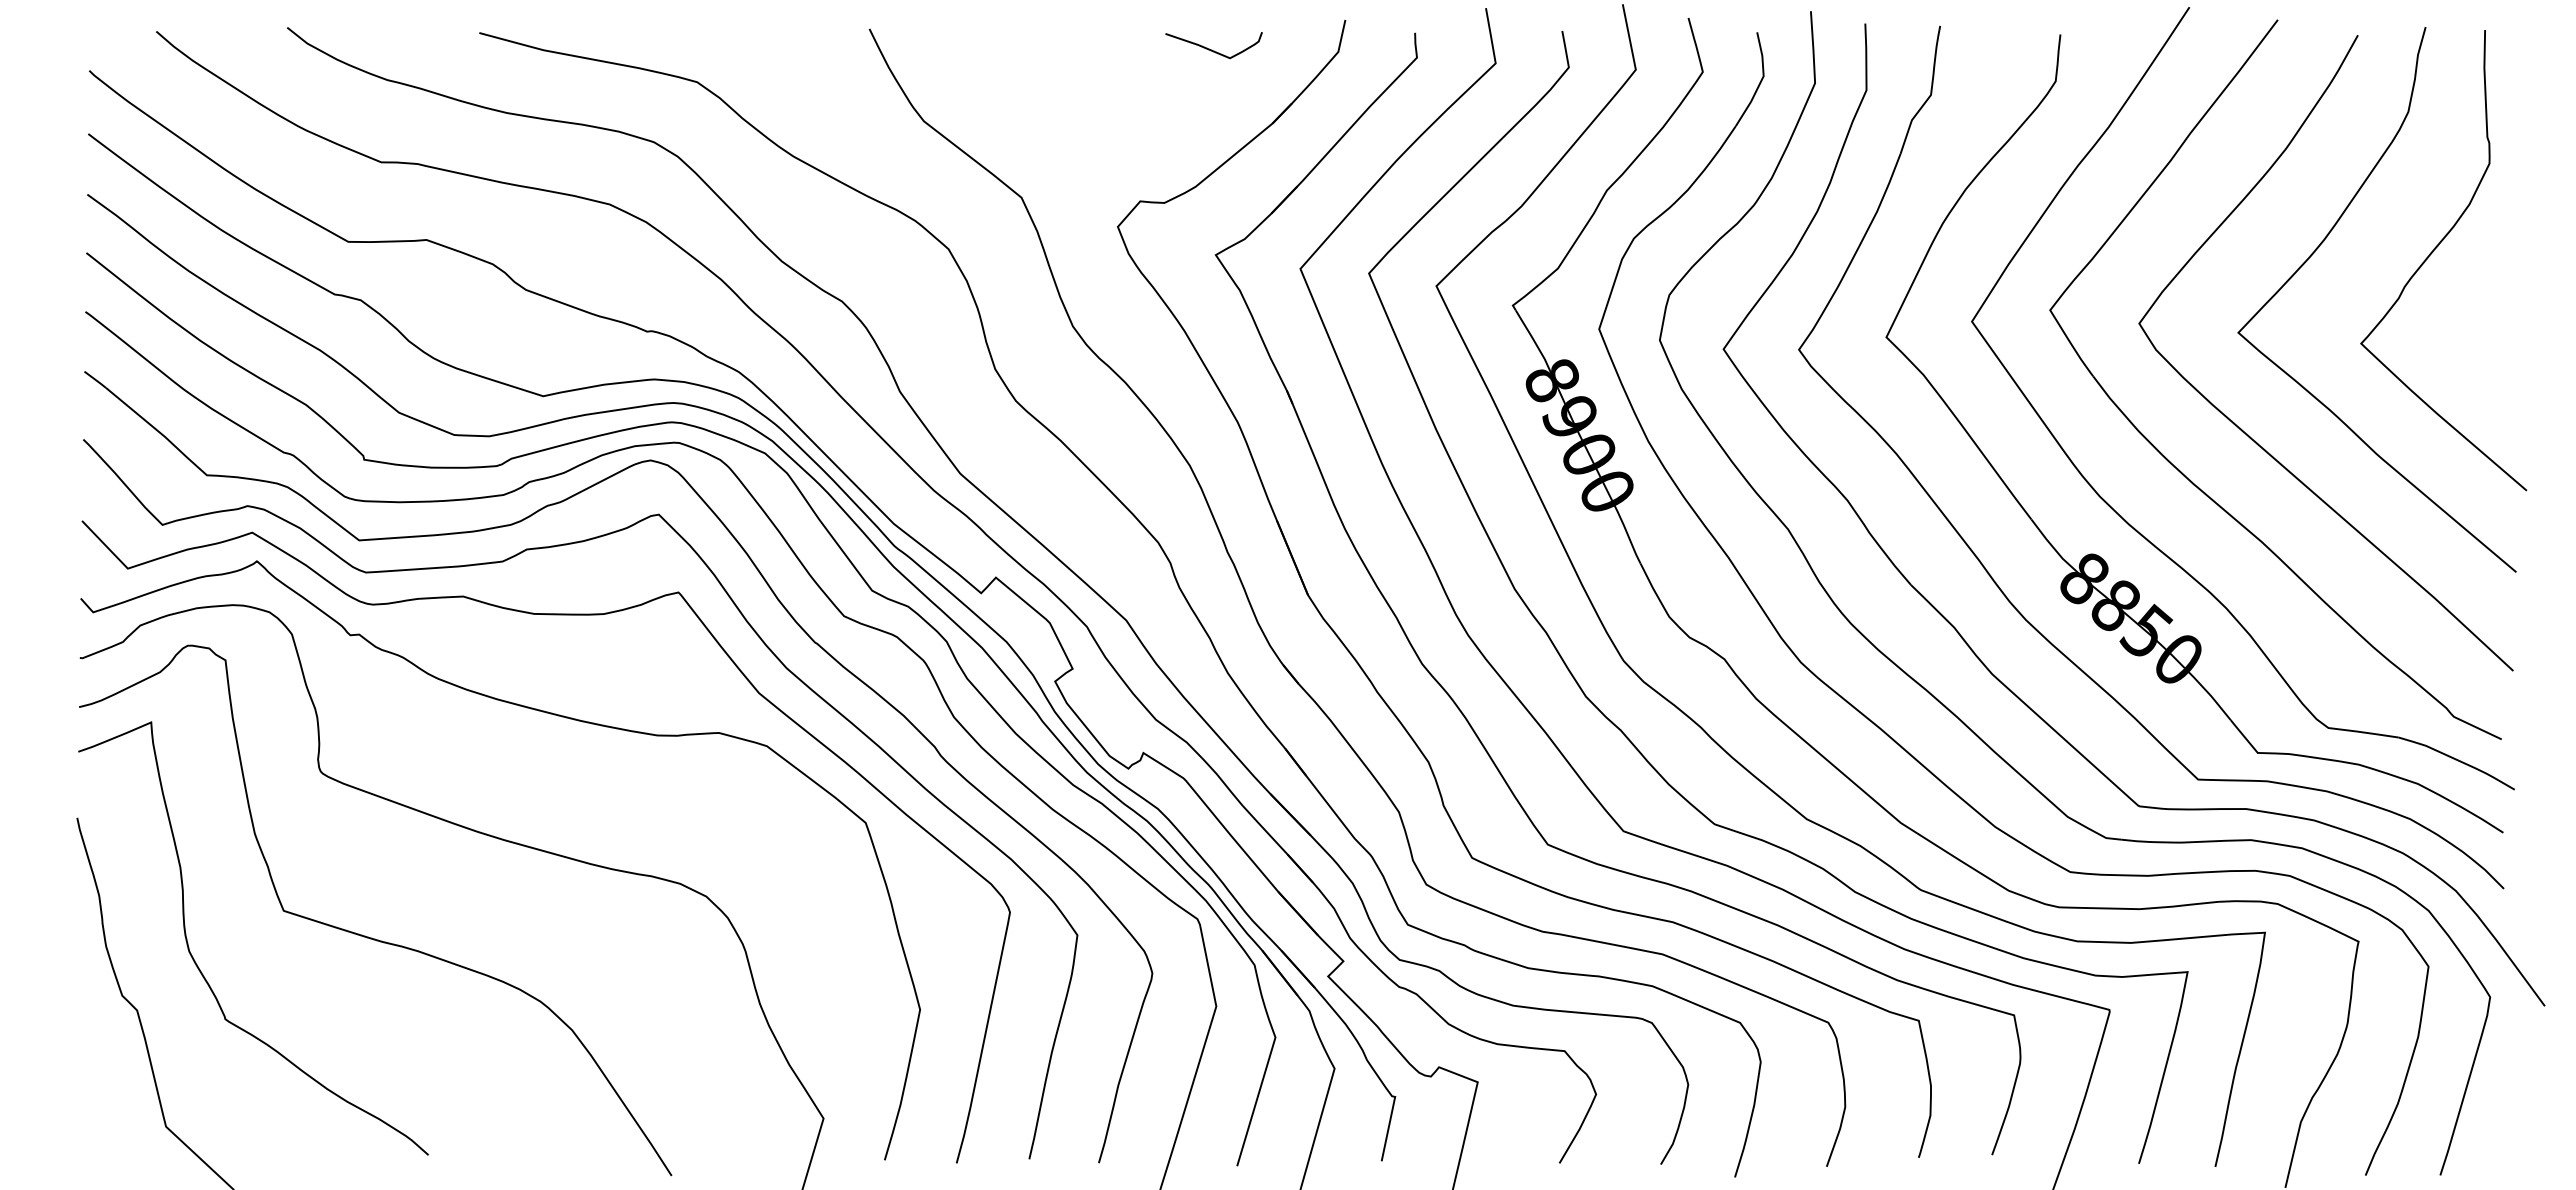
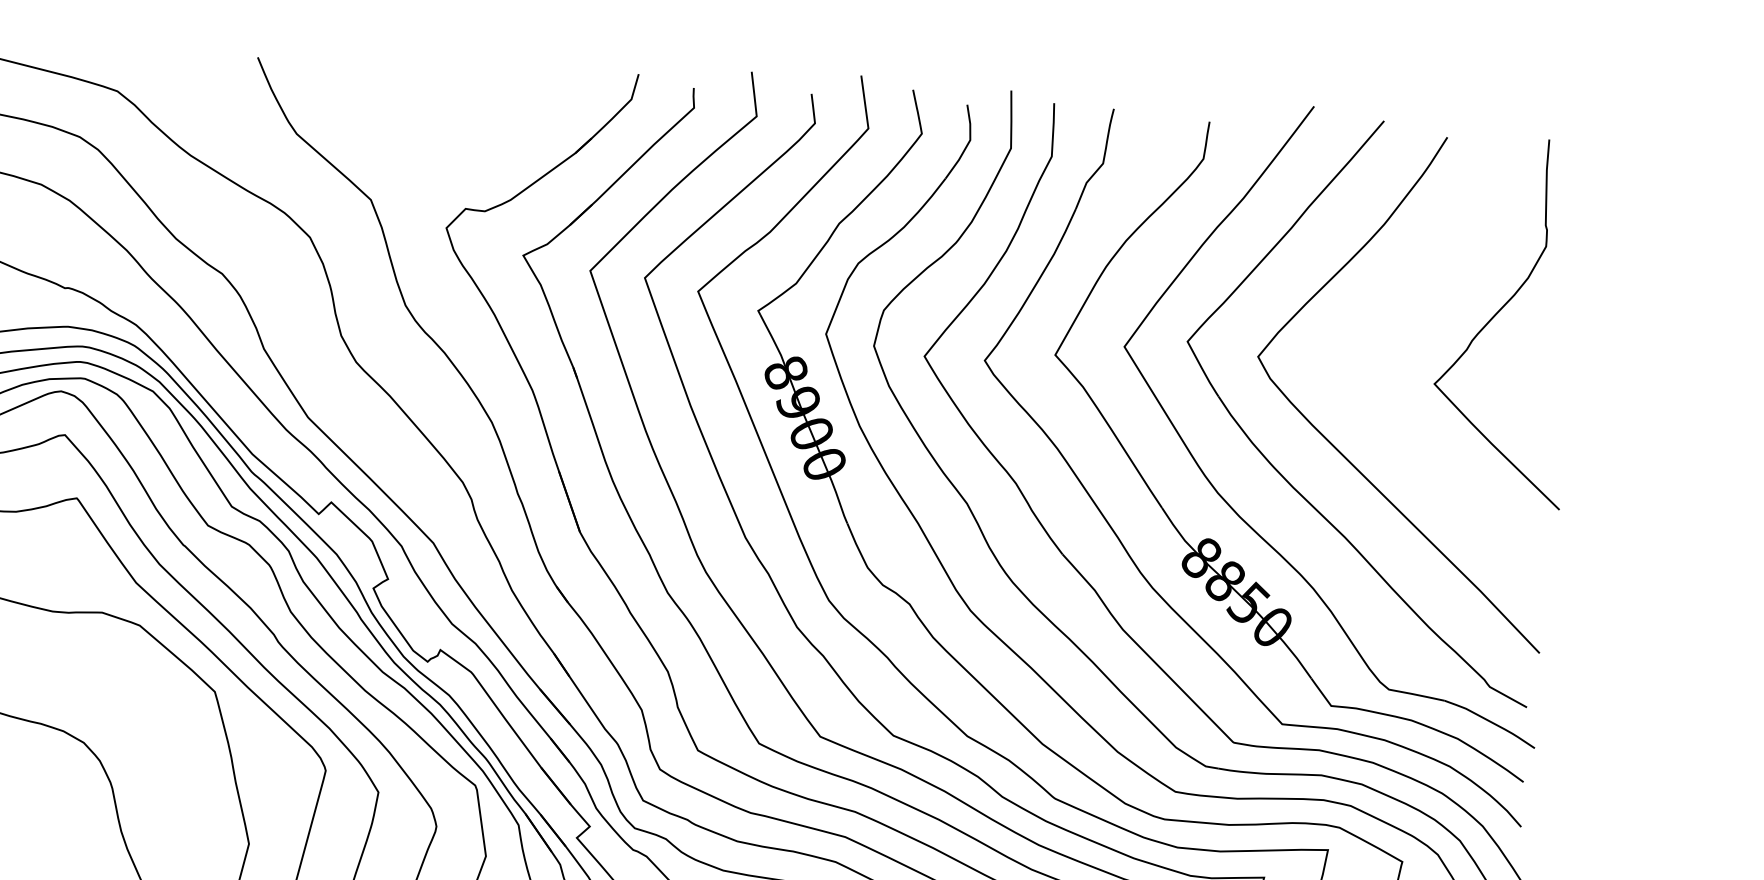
curve: (1211, 49) -> (530, 91), removed
curve: (2319, 247) -> (1406, 305), removed

